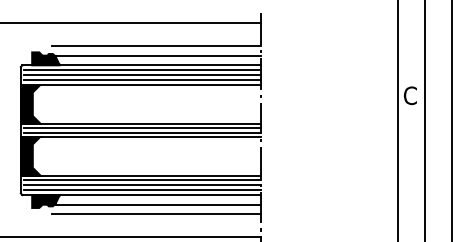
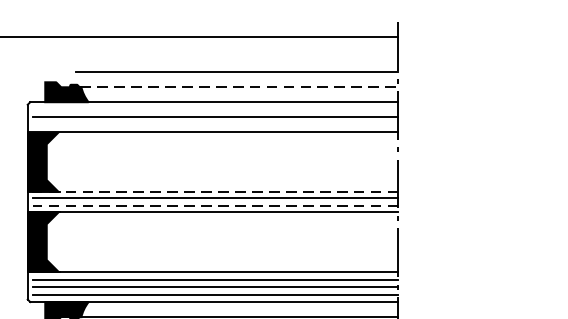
line: (158, 55) -> (239, 87), solid -> dashed
line: (142, 70) -> (215, 110), removed
line: (142, 79) -> (215, 124), removed
line: (140, 123) -> (212, 191), solid -> dashed
line: (142, 132) -> (215, 205), solid -> dashed

